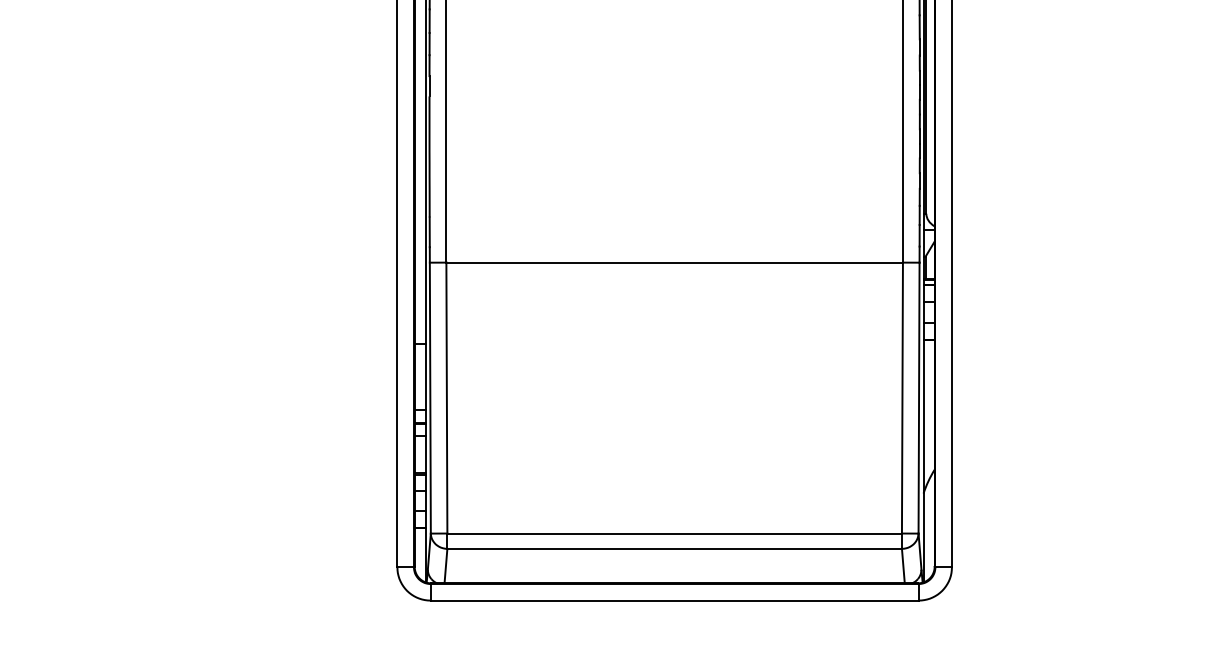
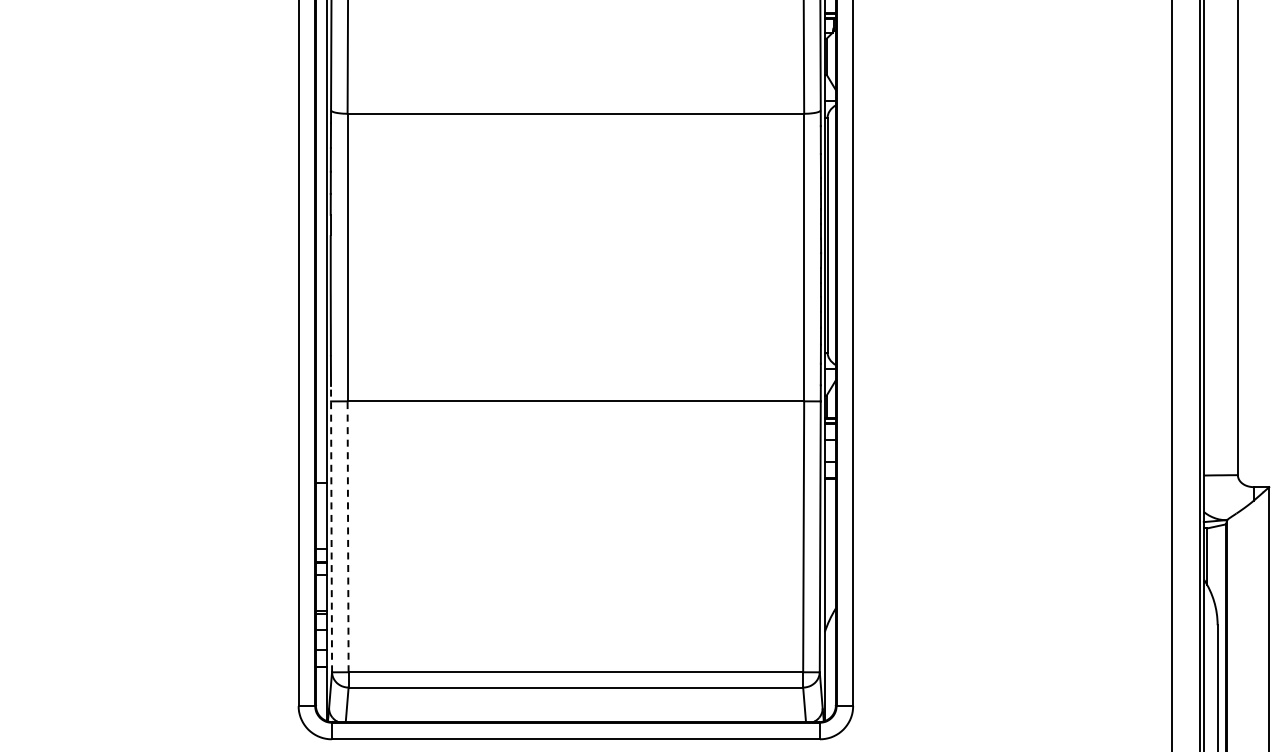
line: (430, 389) -> (331, 528), solid -> dashed
line: (447, 397) -> (348, 536), solid -> dashed

